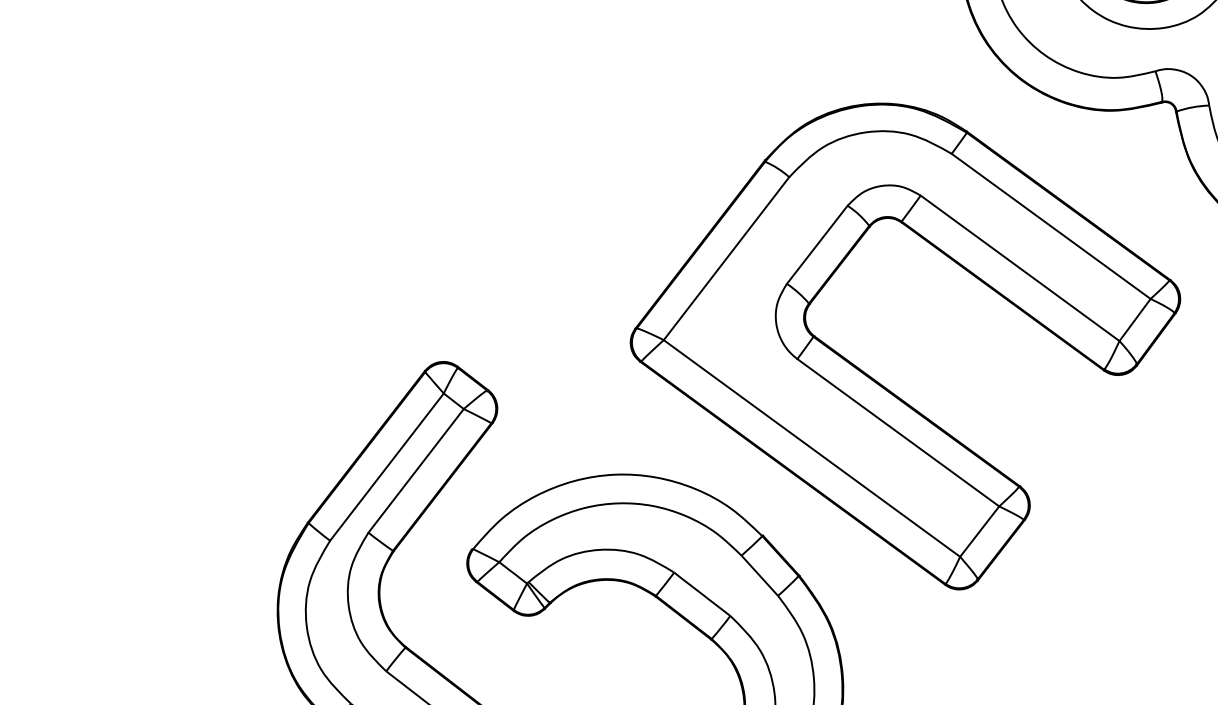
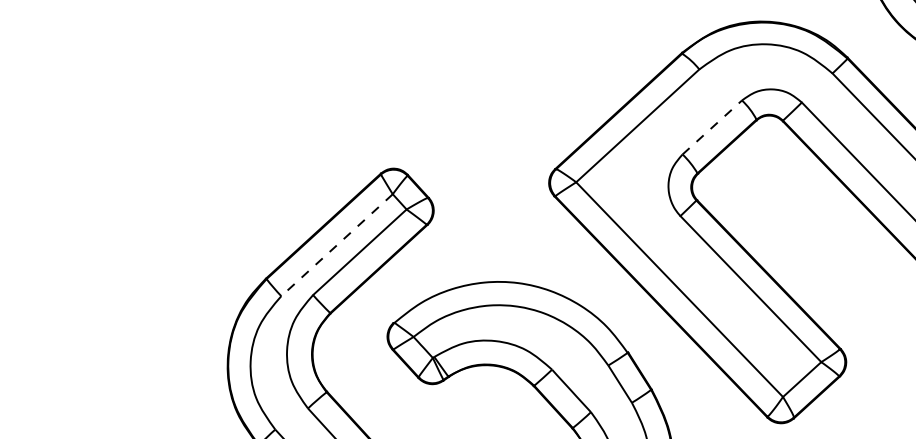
line: (817, 244) -> (712, 127), solid -> dashed
line: (387, 467) -> (337, 245), solid -> dashed

